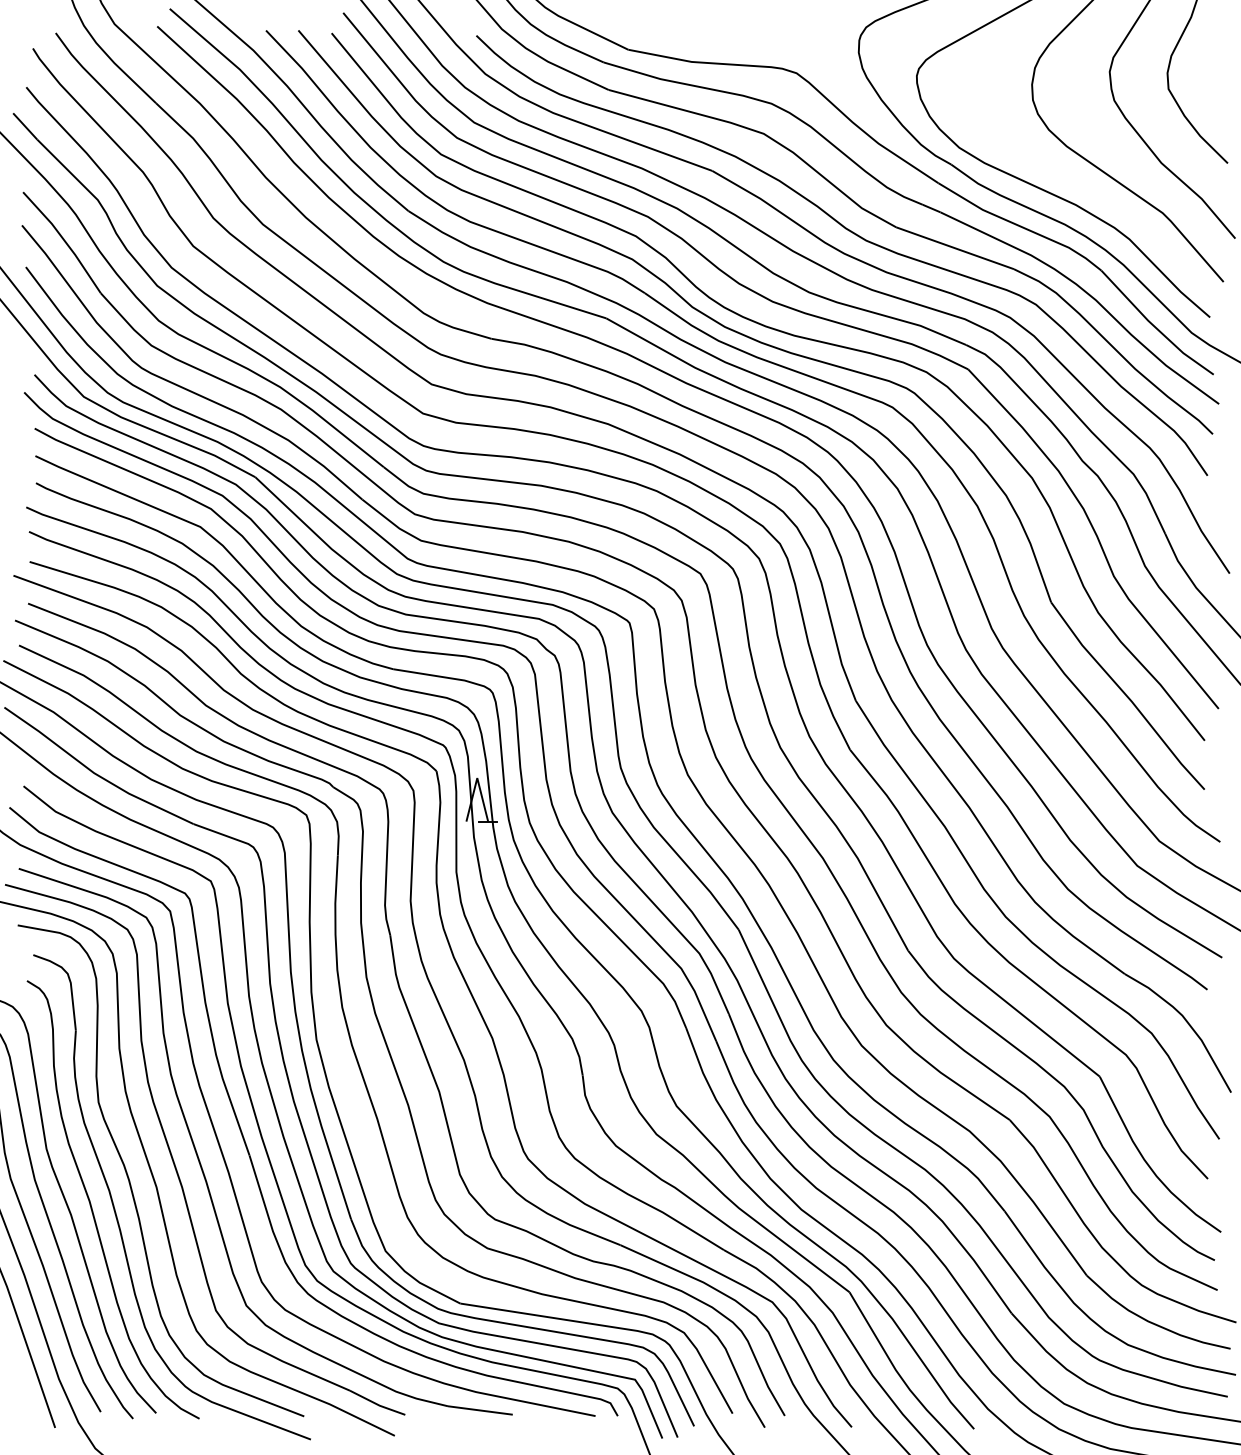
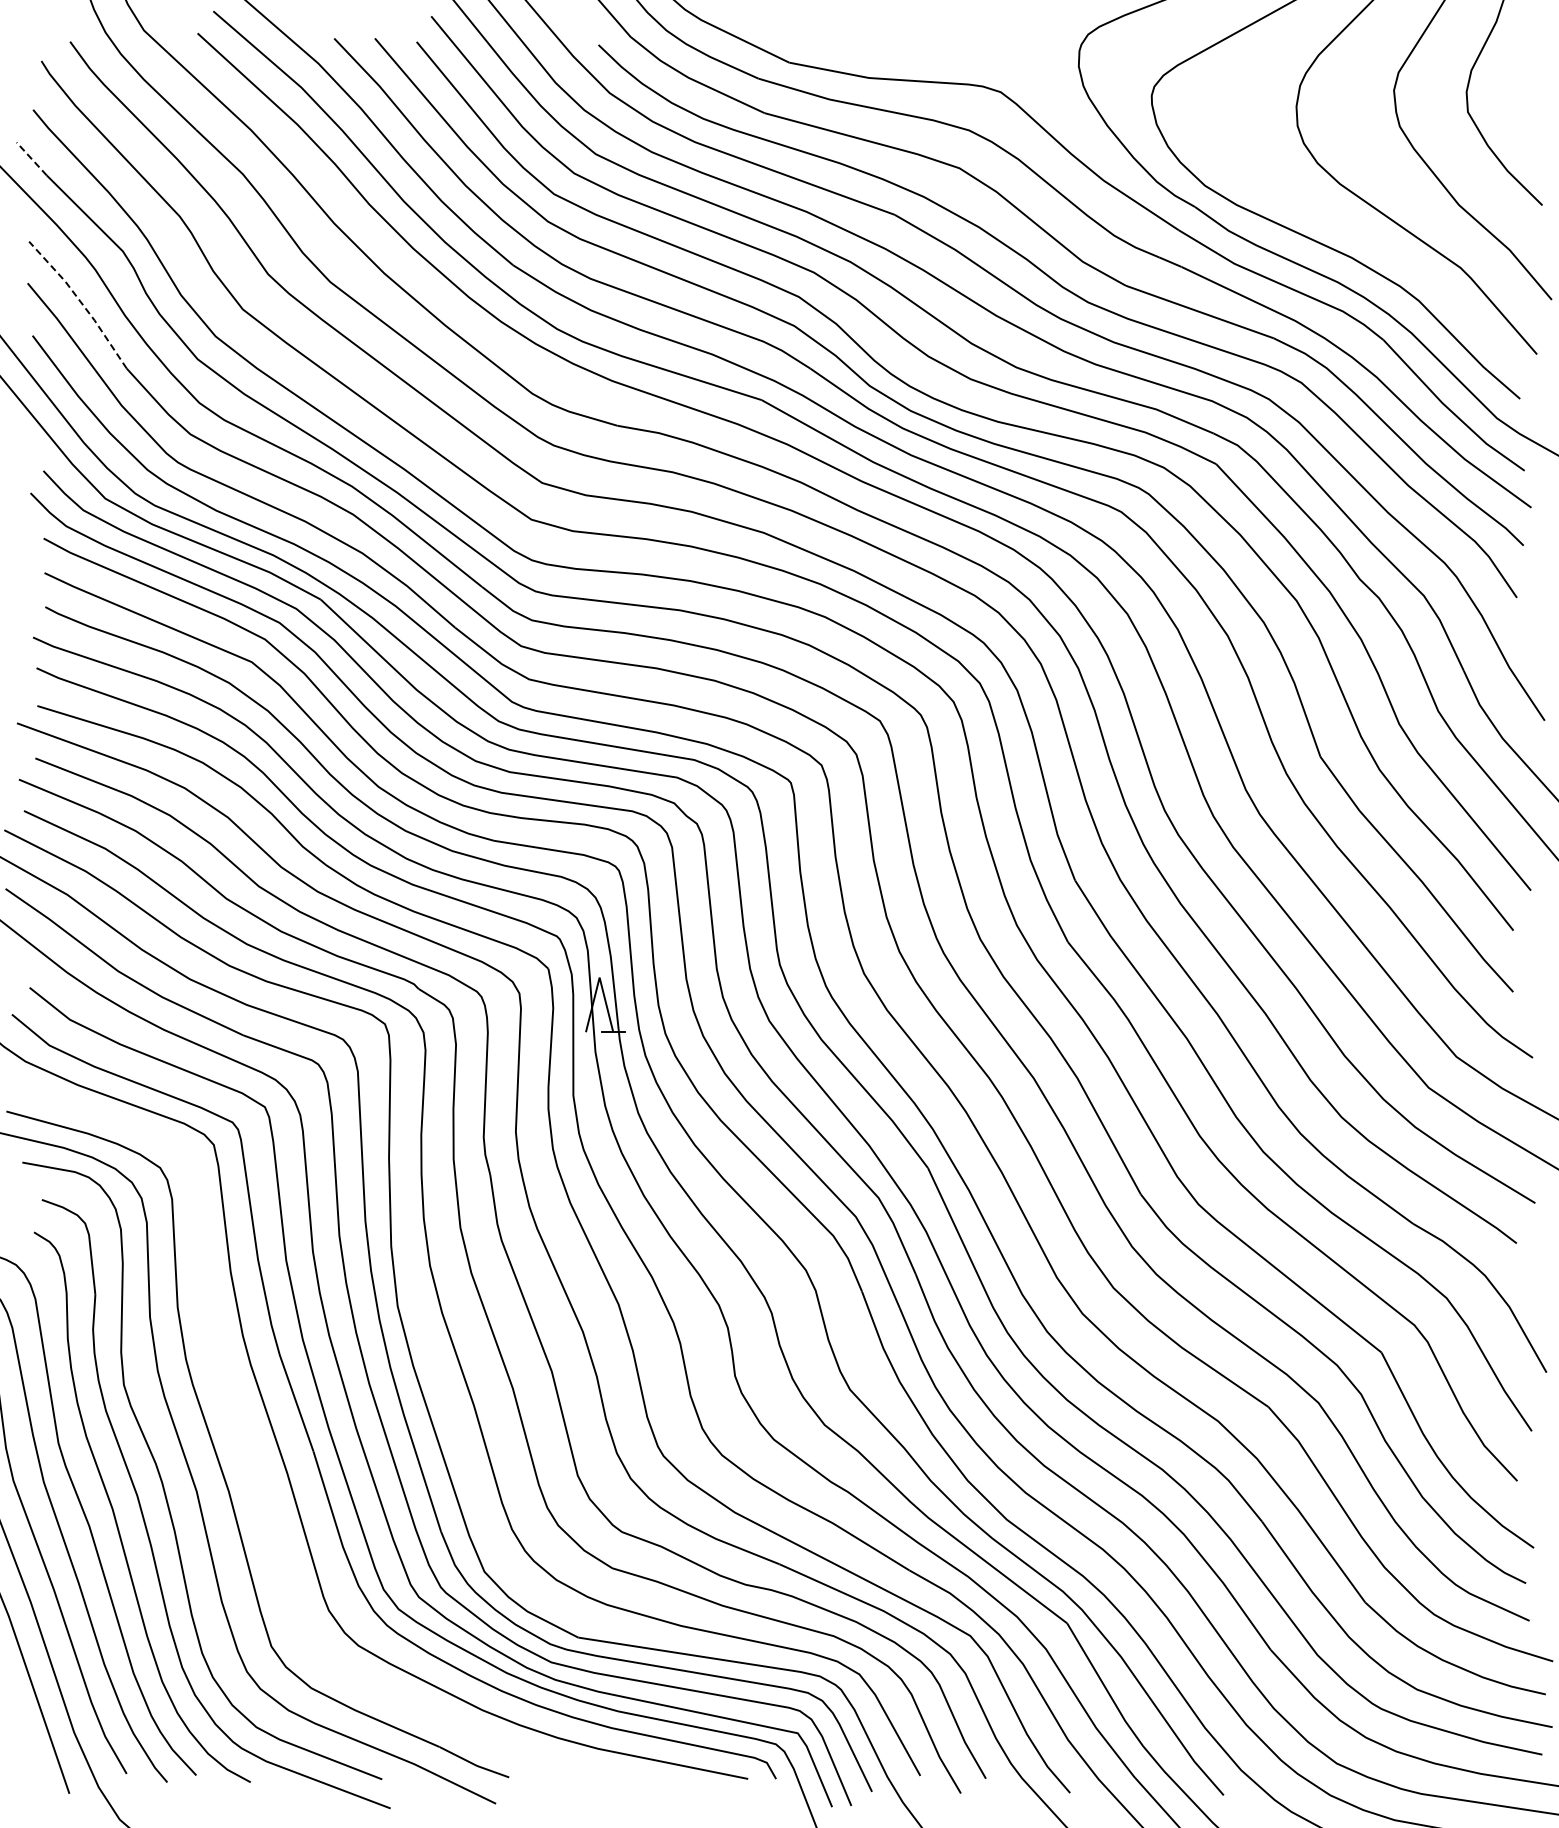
line: (25, 126) -> (31, 158), solid -> dashed
line: (64, 240) -> (81, 302), solid -> dashed
part: (200, 1163) -> (252, 1461), removed

